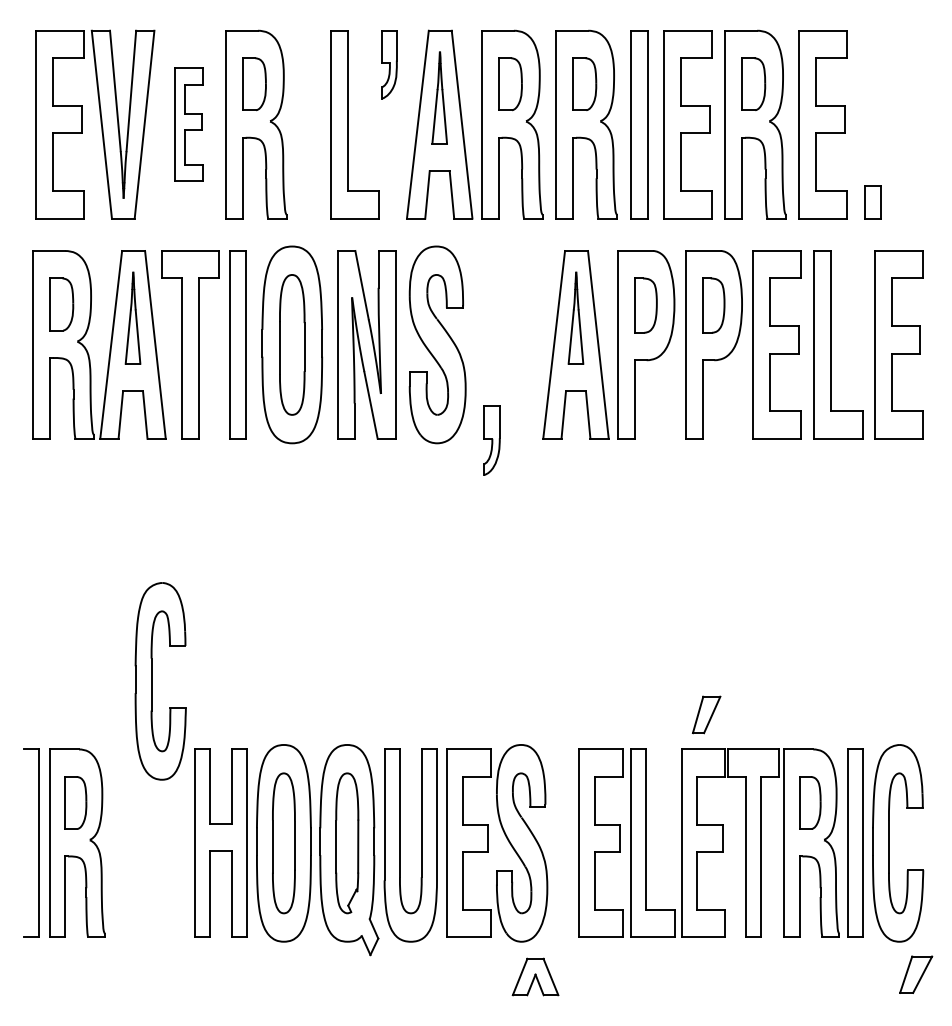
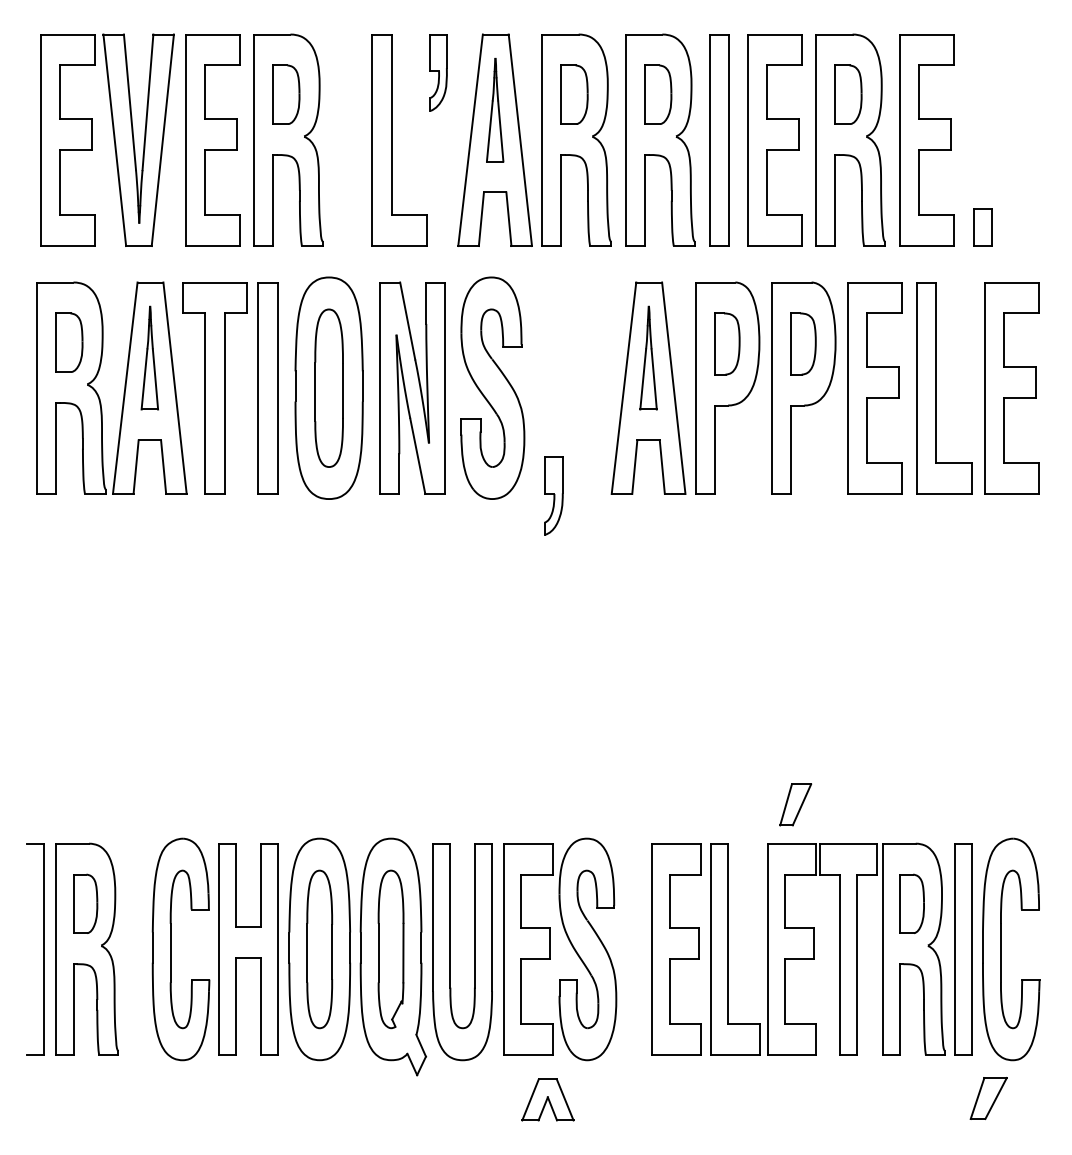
part: (188, 124) -> (212, 140), size x1.67
part: (152, 681) -> (171, 949), moved
part: (916, 974) -> (989, 1098), moved
part: (535, 976) -> (547, 1099), moved

